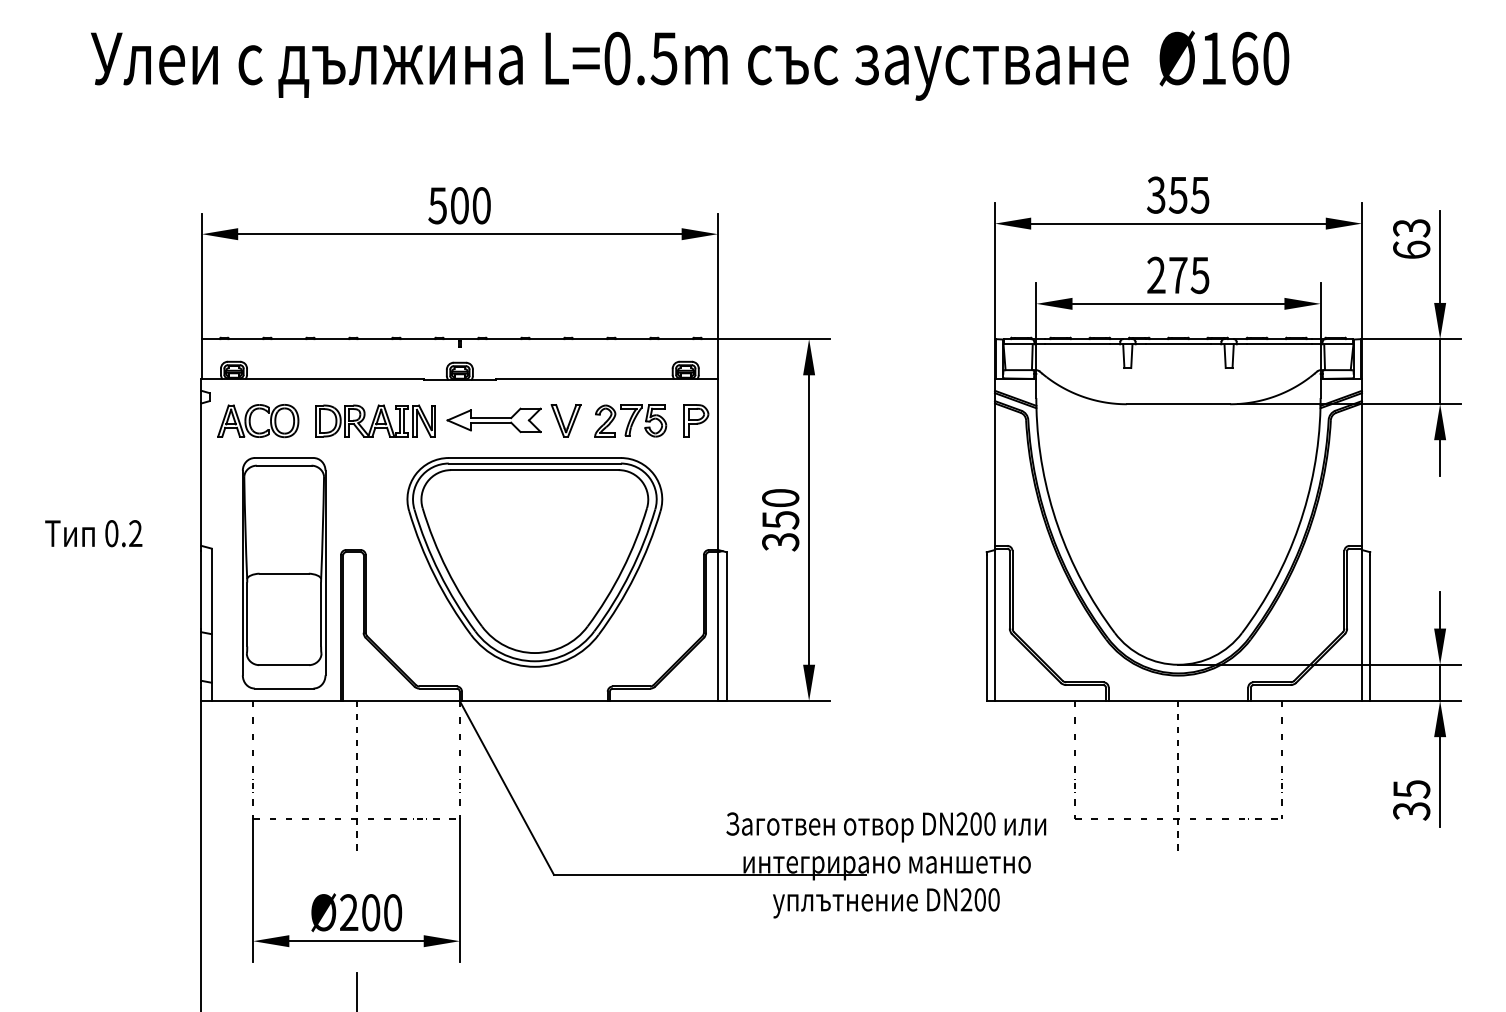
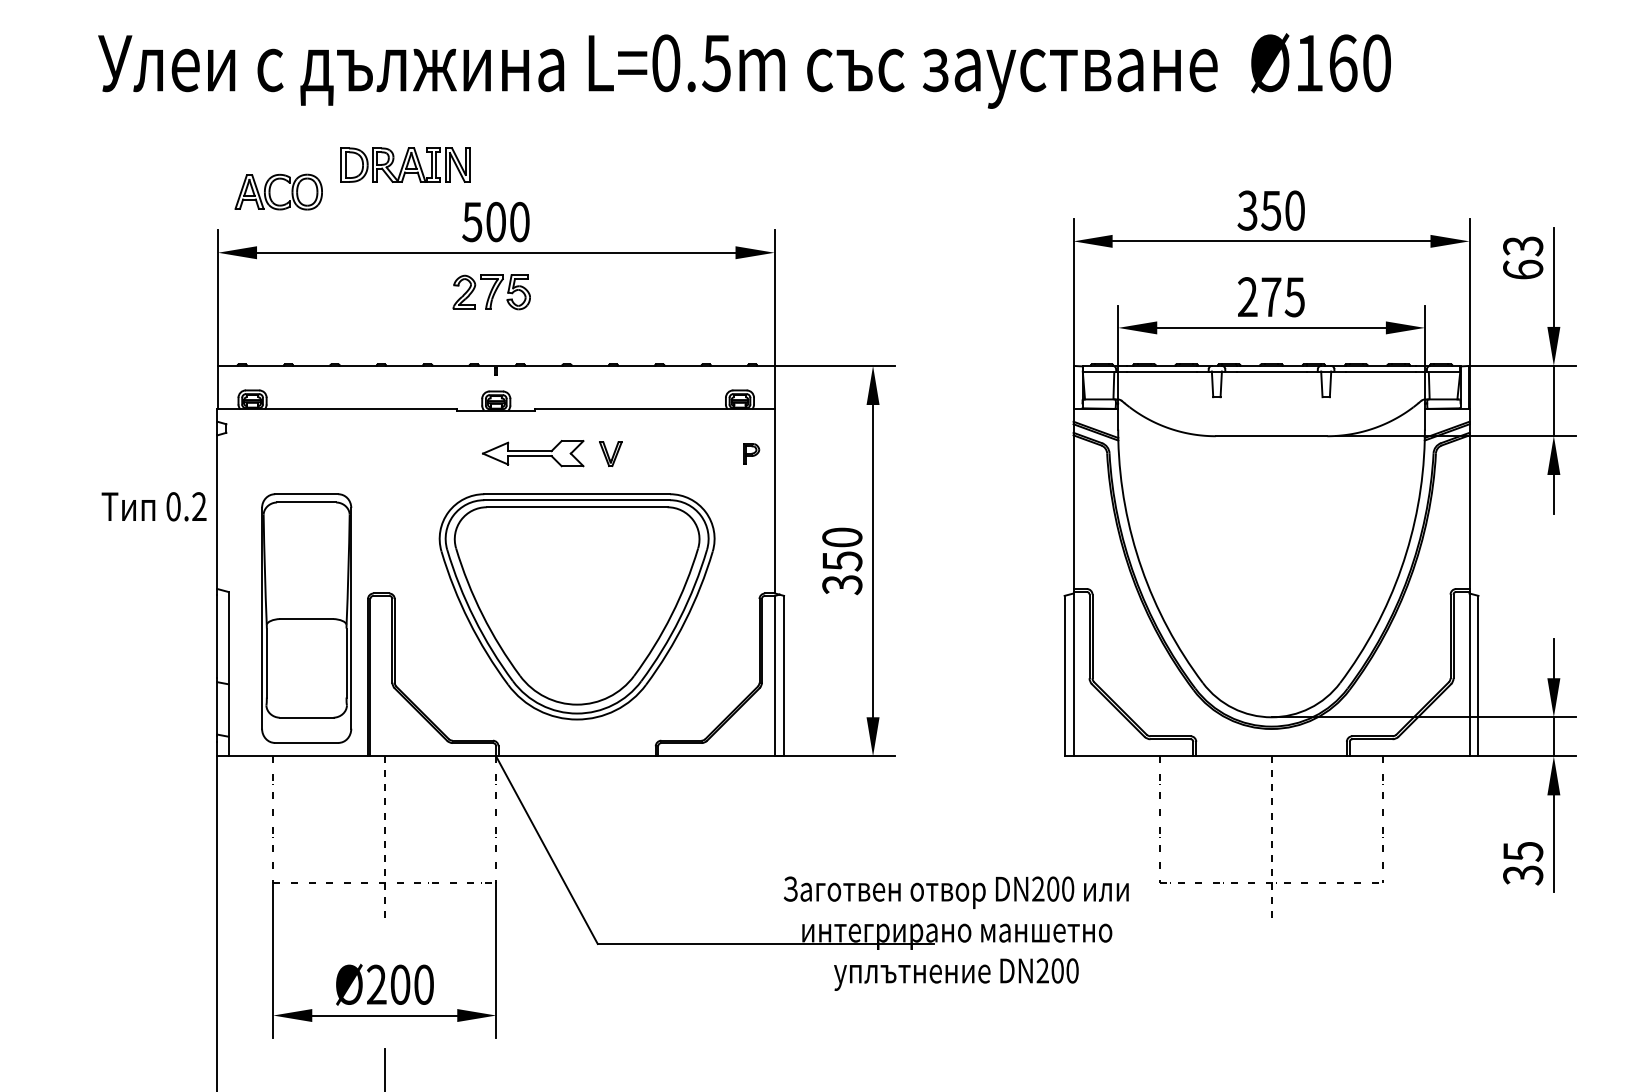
text: (1199, 194) -> (1294, 209), 355 -> 350
part: (375, 420) -> (405, 164), moved
part: (565, 420) -> (610, 453), size x0.7
part: (630, 420) -> (491, 291), moved
part: (696, 420) -> (751, 453), size x0.6
part: (250, 421) -> (270, 192), moved
text: (93, 533) -> (153, 506), moved

